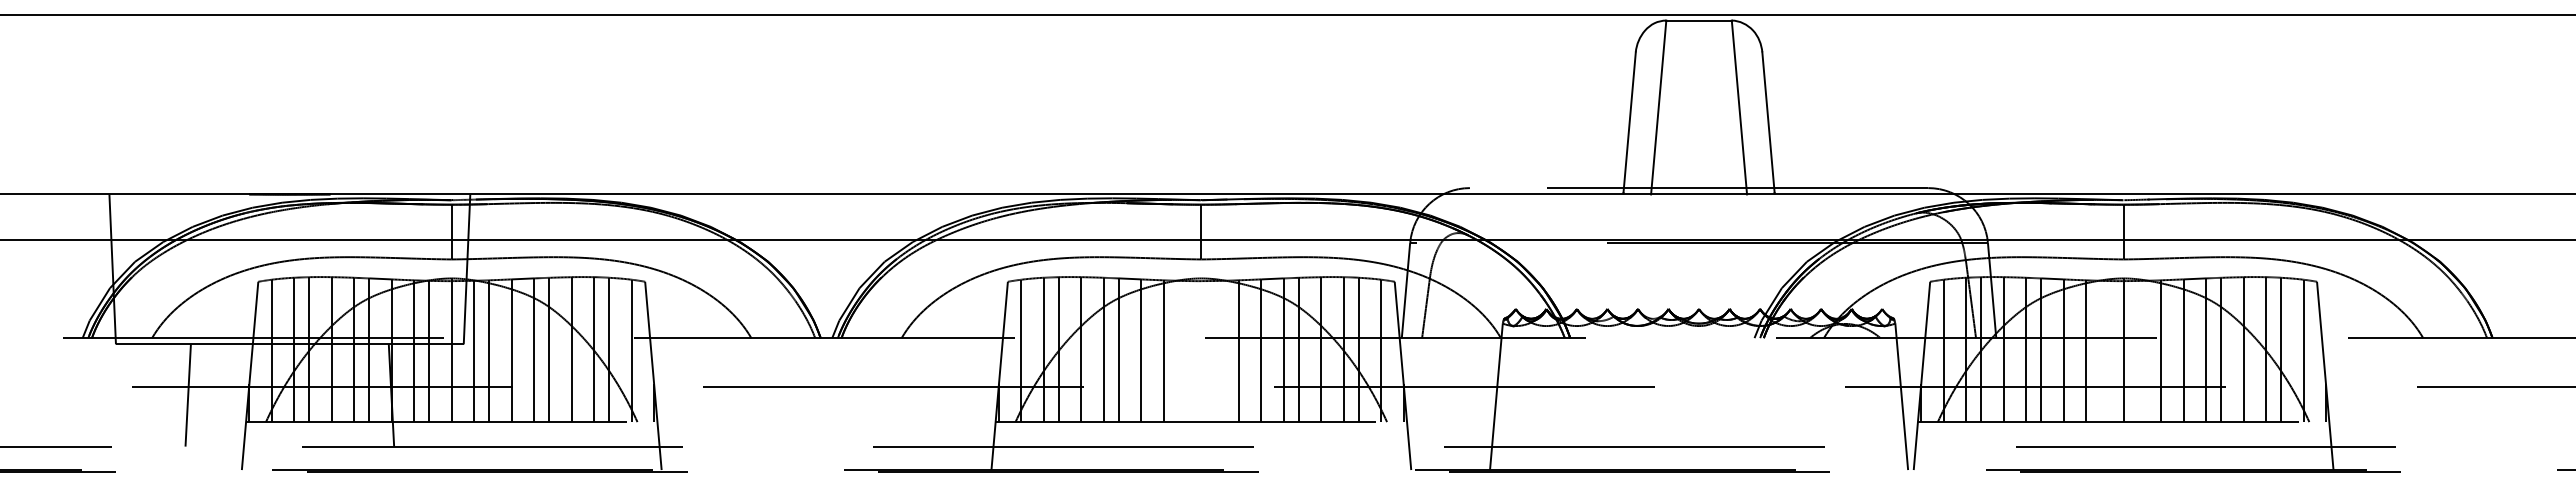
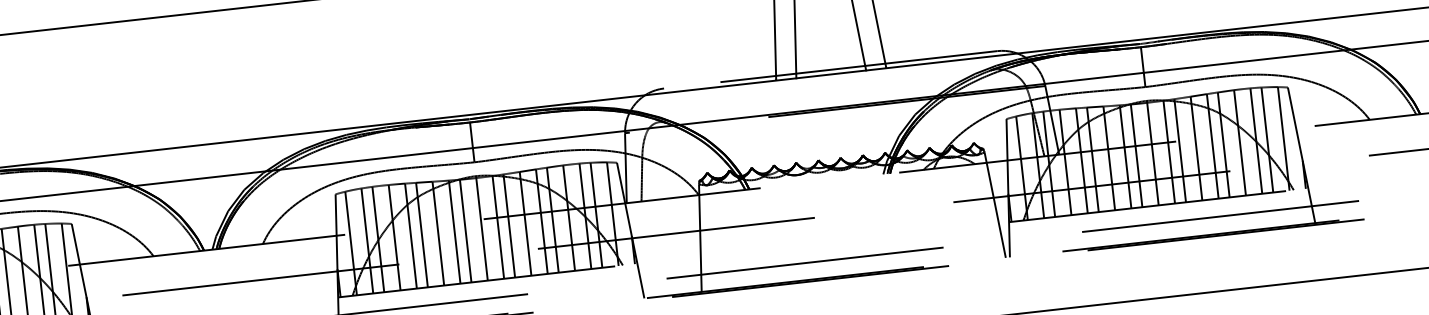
line: (1201, 350) -> (482, 228), added
line: (1178, 351) -> (465, 231), added
line: (1223, 351) -> (498, 227), added
line: (2101, 351) -> (1136, 155), added
line: (2146, 351) -> (1169, 152), added

